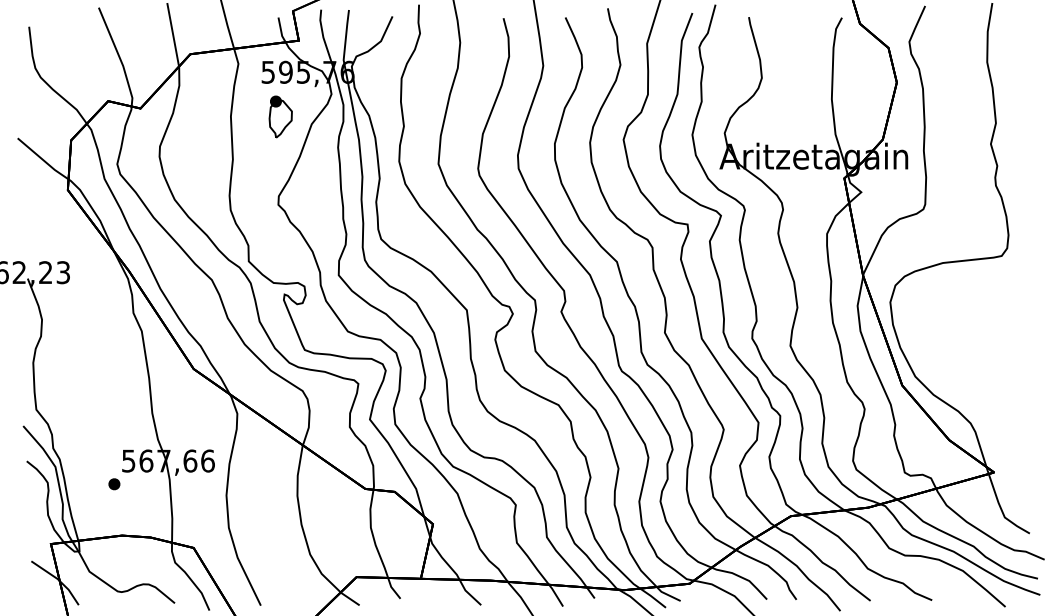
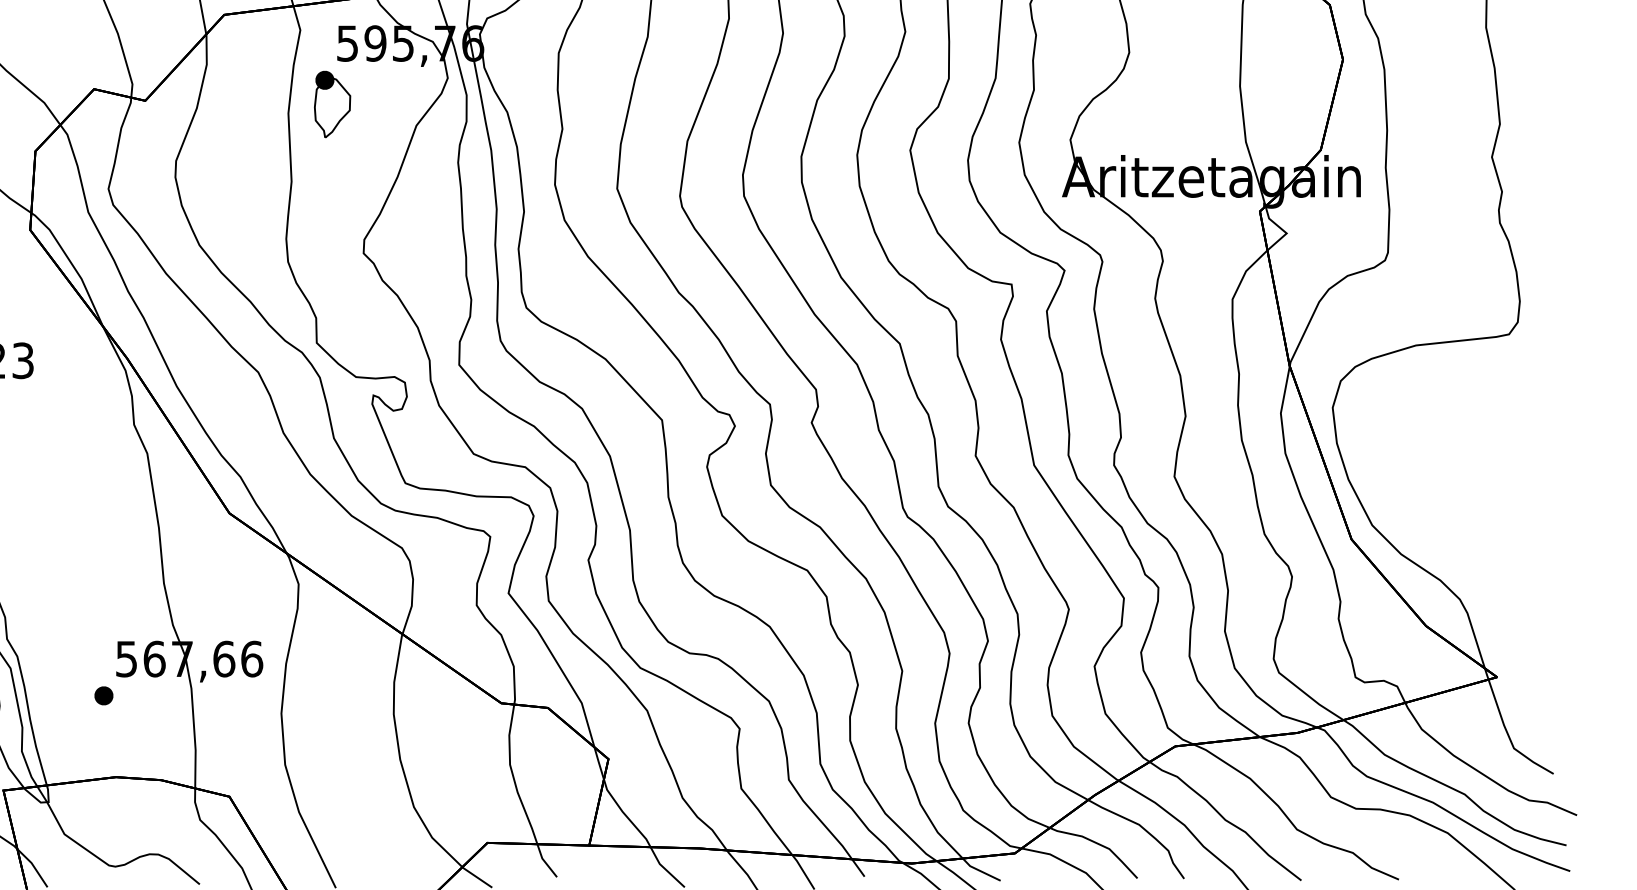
part: (280, 116) -> (332, 103), moved

